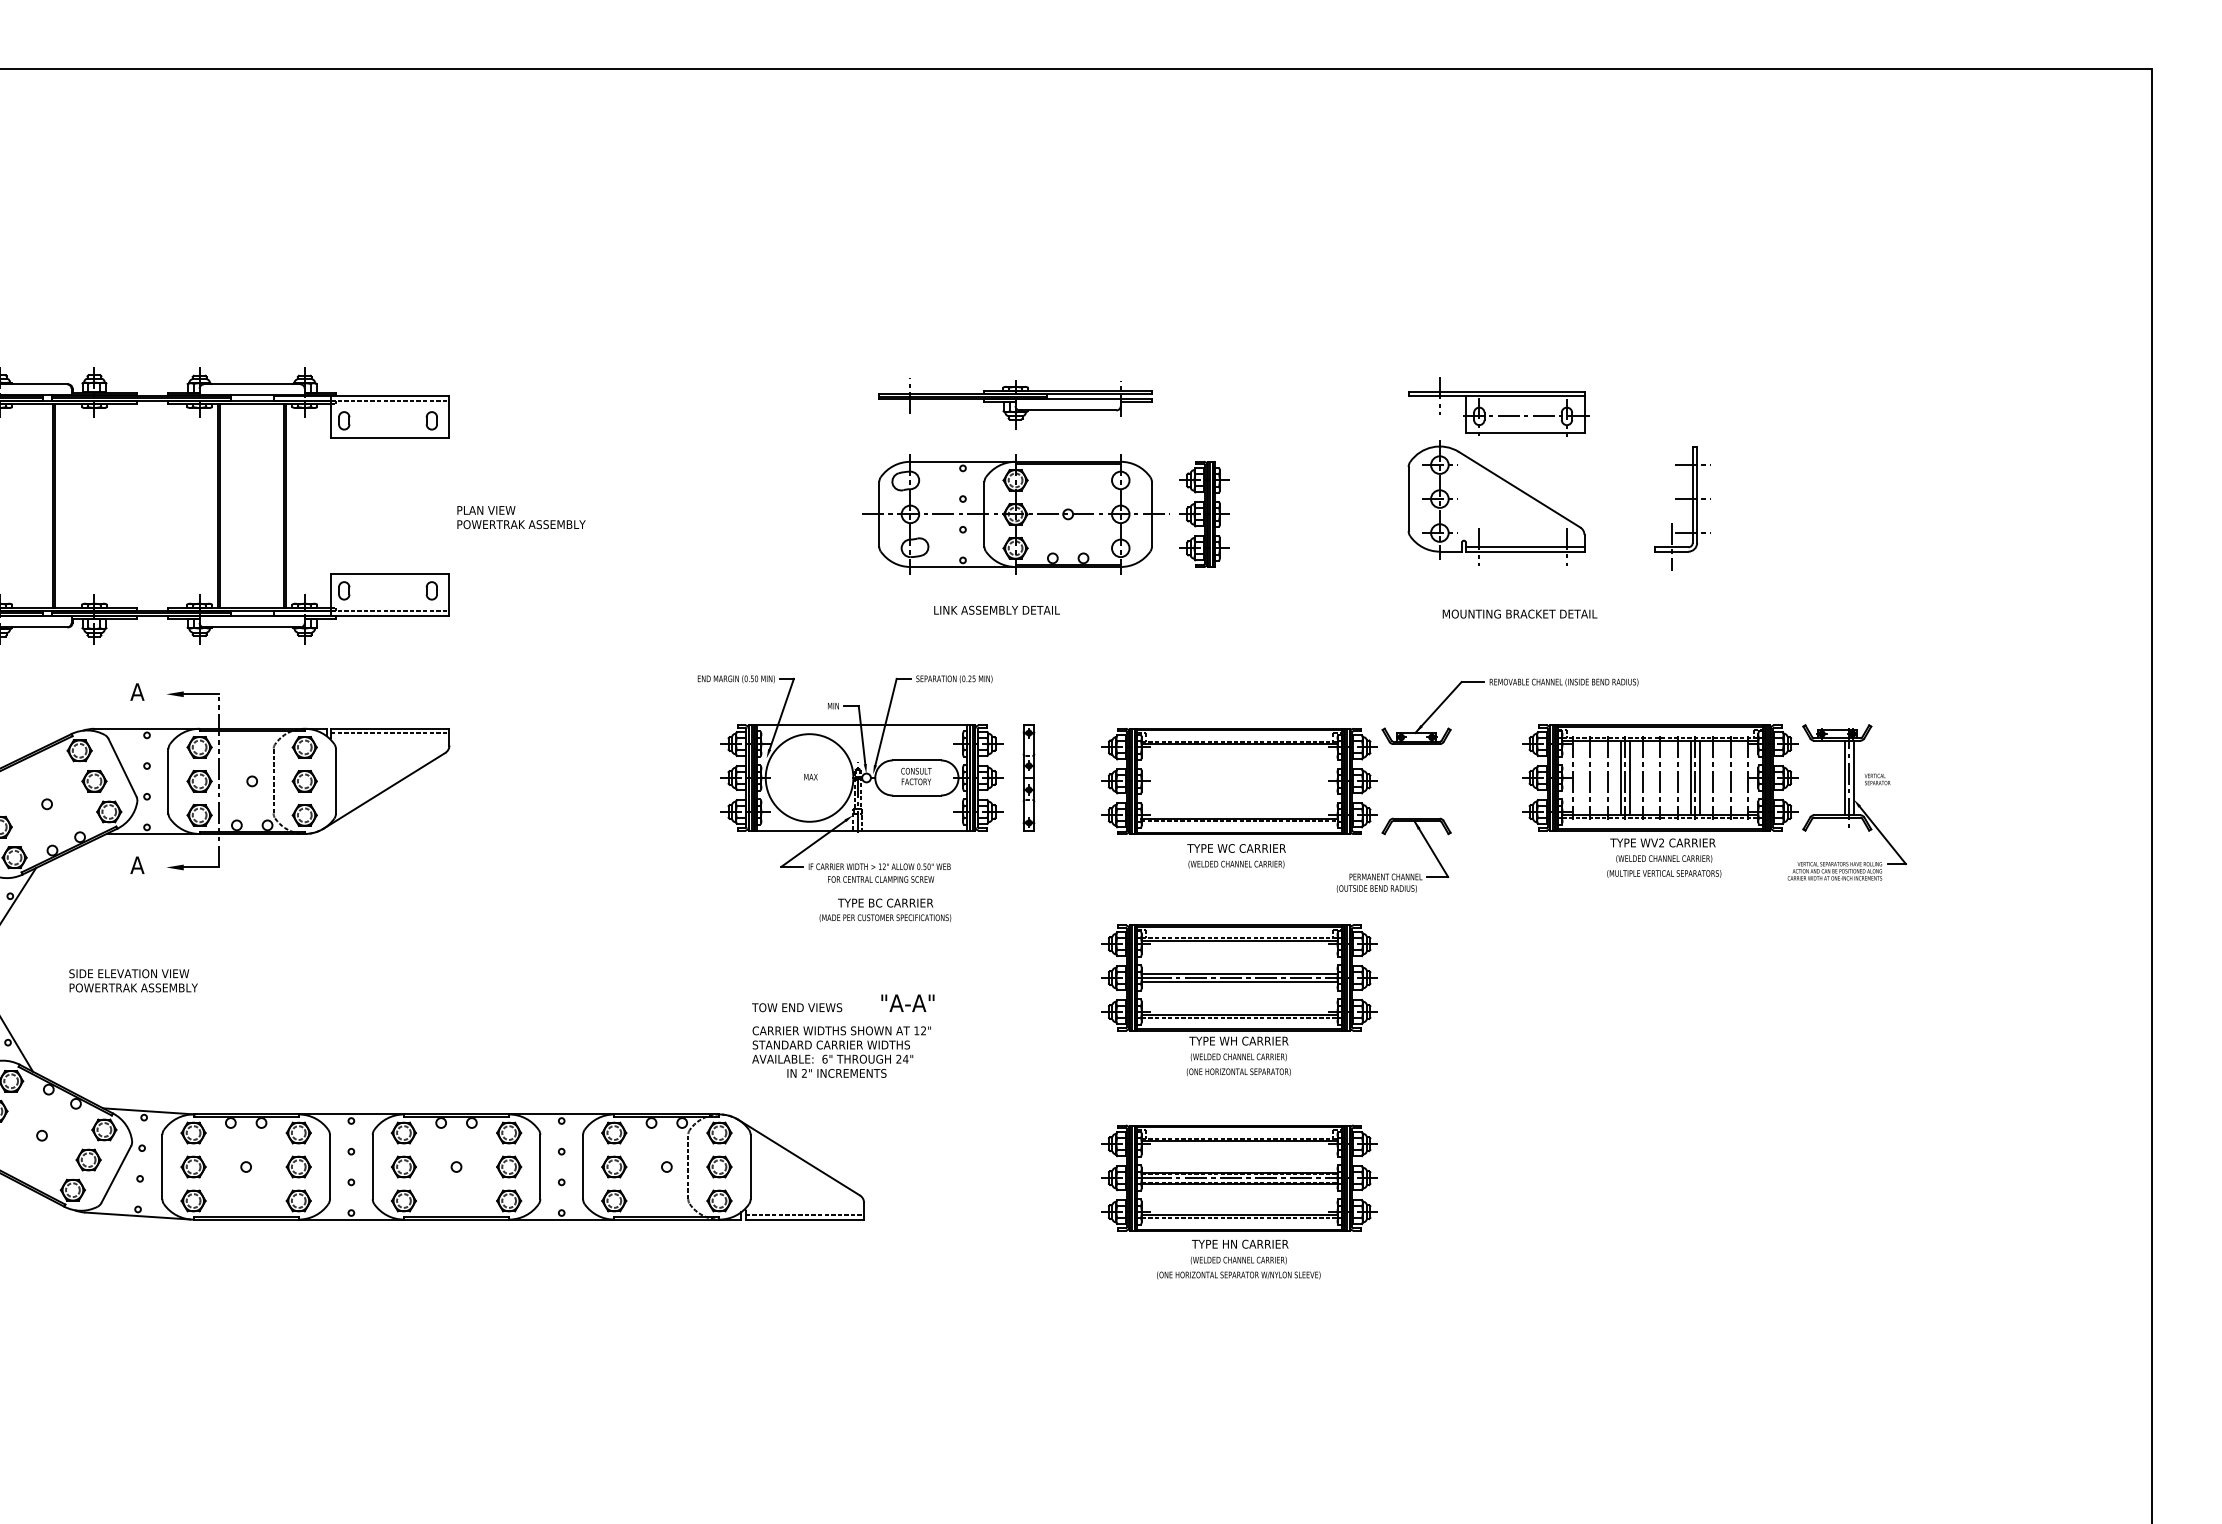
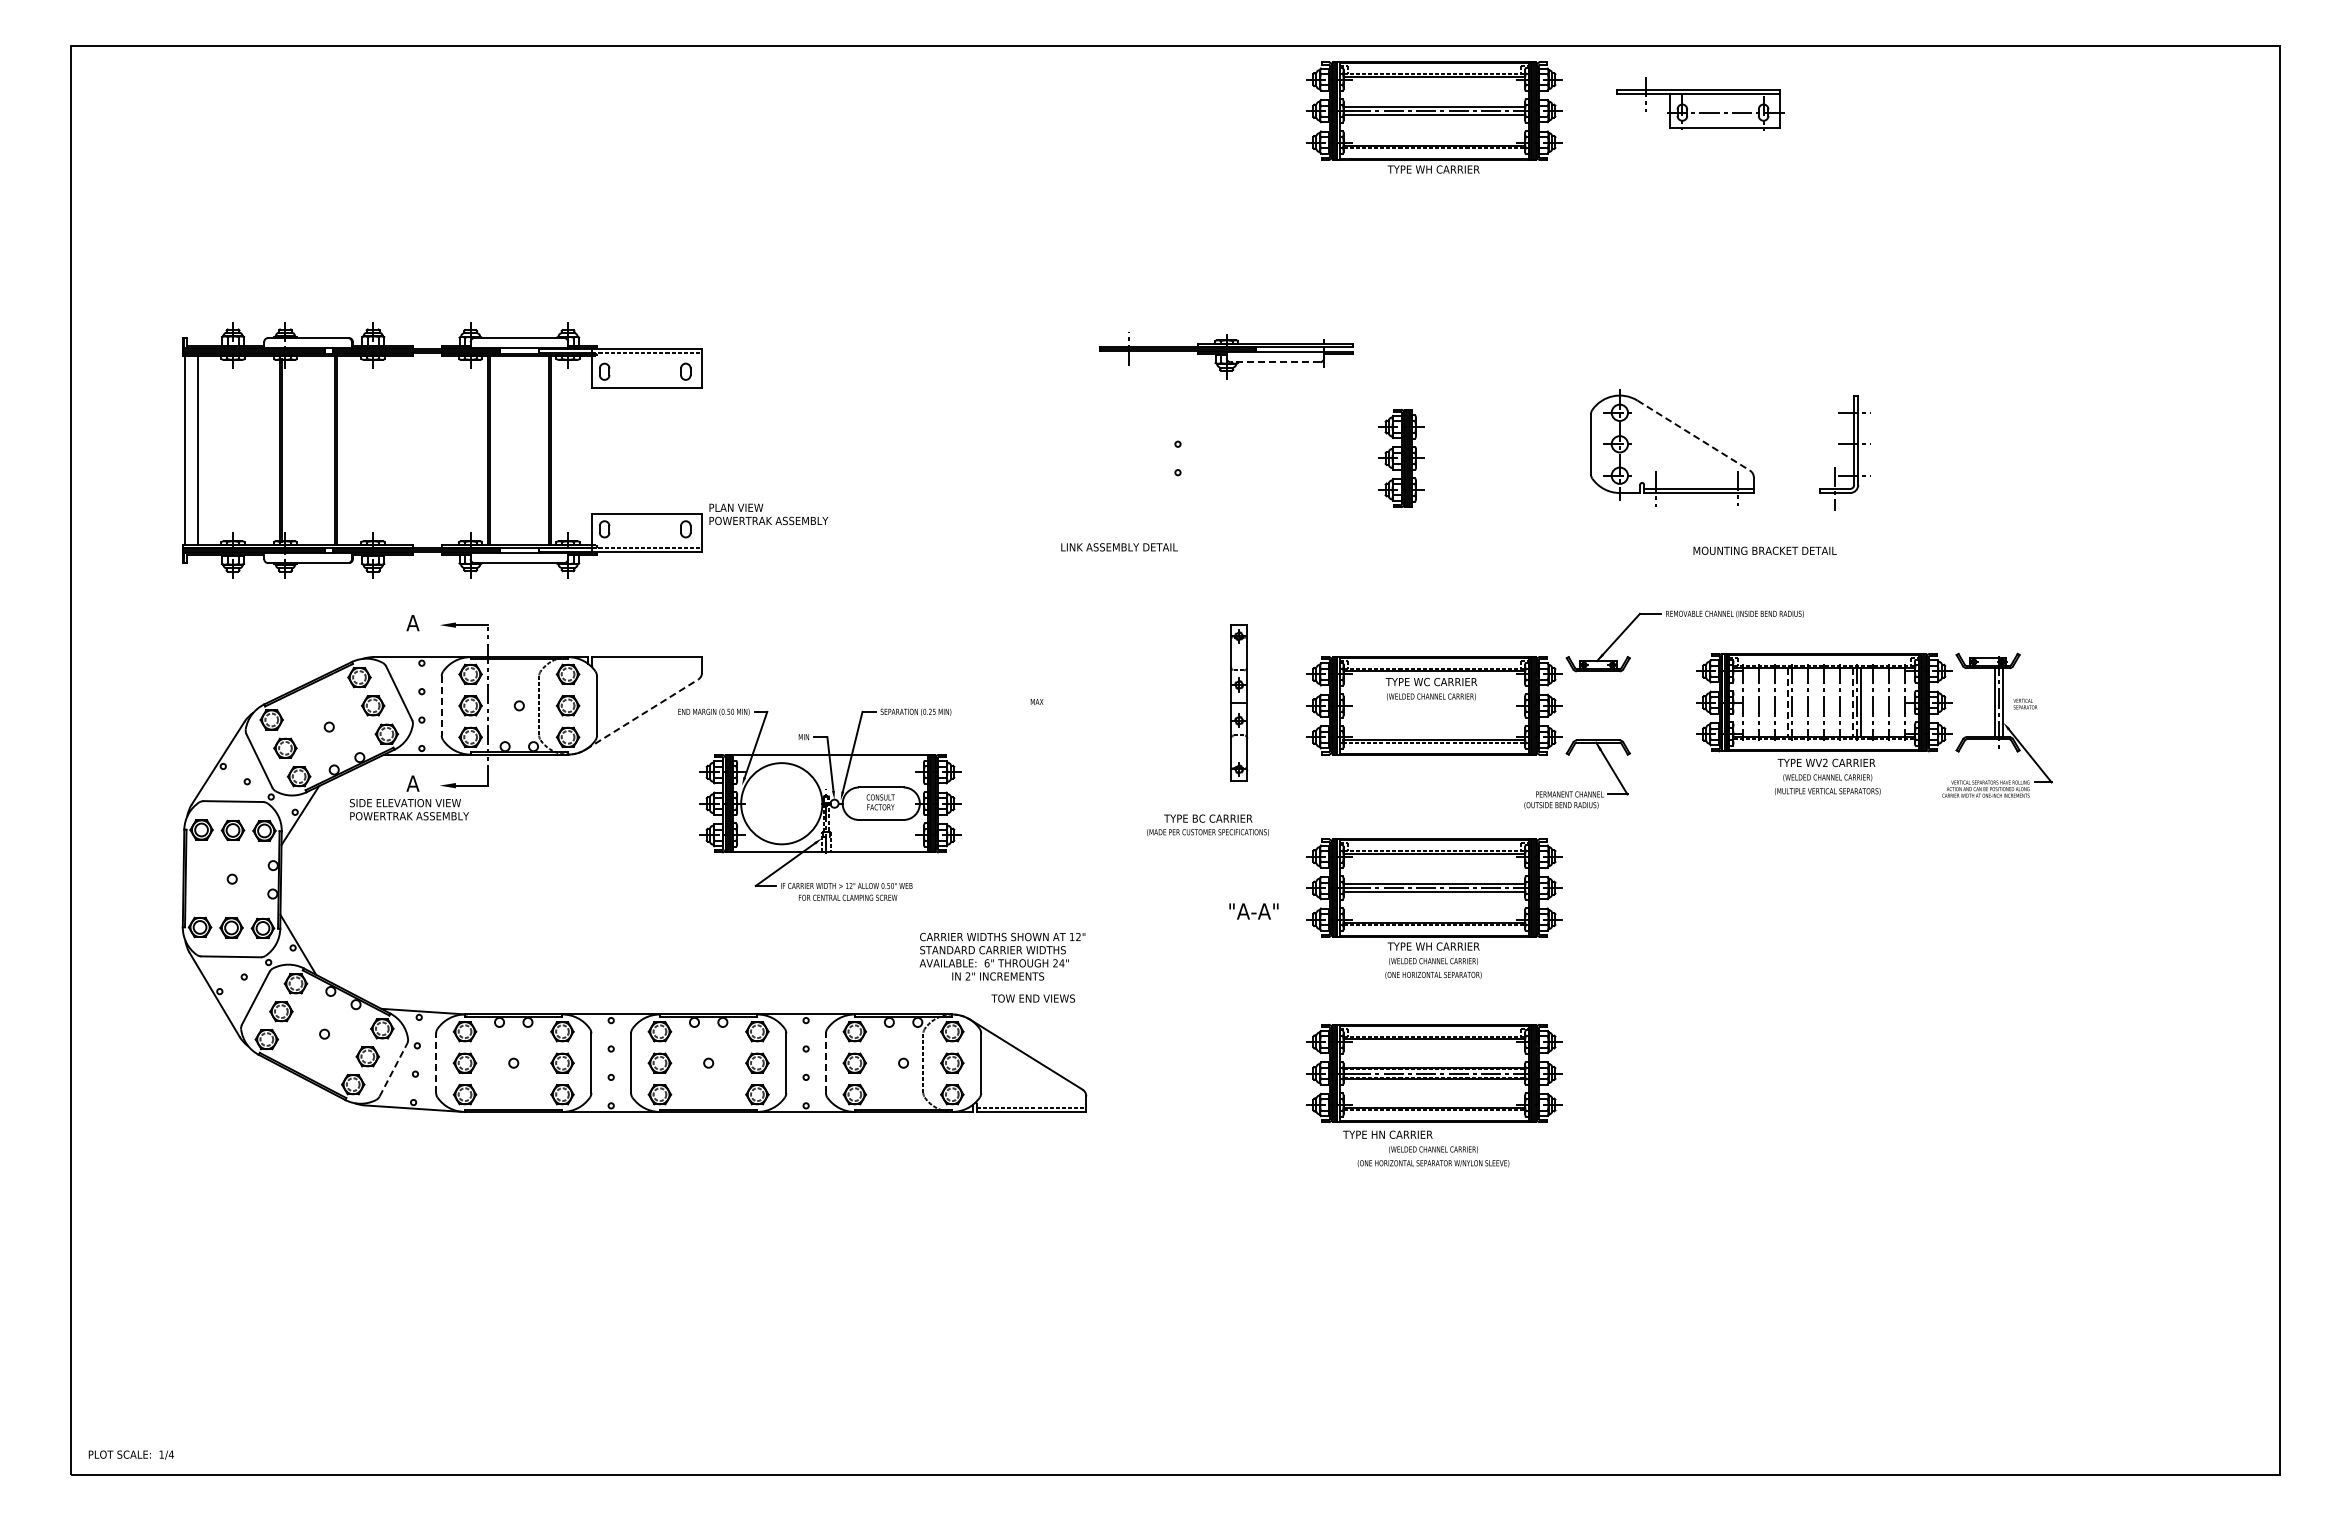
part: (1239, 146) -> (1434, 117), added
part: (1498, 406) -> (1700, 103), moved
line: (1068, 410) -> (1275, 362), solid -> dashed
line: (1520, 489) -> (1694, 435), solid -> dashed
part: (1016, 513) -> (1227, 457), removed
text: (521, 517) -> (768, 514), moved
text: (997, 610) -> (1119, 547), moved
text: (1519, 613) -> (1764, 550), moved
line: (390, 733) -> (647, 661), removed
part: (1028, 777) -> (1238, 702), size x1.6
line: (1620, 777) -> (1787, 702), solid -> dashed
line: (1629, 777) -> (1795, 702), removed
line: (1690, 777) -> (1852, 702), solid -> dashed
part: (850, 778) -> (819, 804), moved
line: (168, 780) -> (441, 705), solid -> dashed
line: (385, 790) -> (642, 714), solid -> dashed
text: (1235, 855) -> (1430, 688), moved
text: (884, 910) -> (1207, 825), moved
text: (133, 980) -> (409, 809), moved
text: (907, 1003) -> (1253, 911), moved
text: (796, 1007) -> (1032, 998), moved
text: (841, 1051) -> (1002, 956), moved
line: (162, 1167) -> (436, 1063), solid -> dashed
line: (582, 1167) -> (825, 1063), solid -> dashed
line: (116, 1174) -> (393, 1070), solid -> dashed
text: (1239, 1243) -> (1387, 1134), moved

